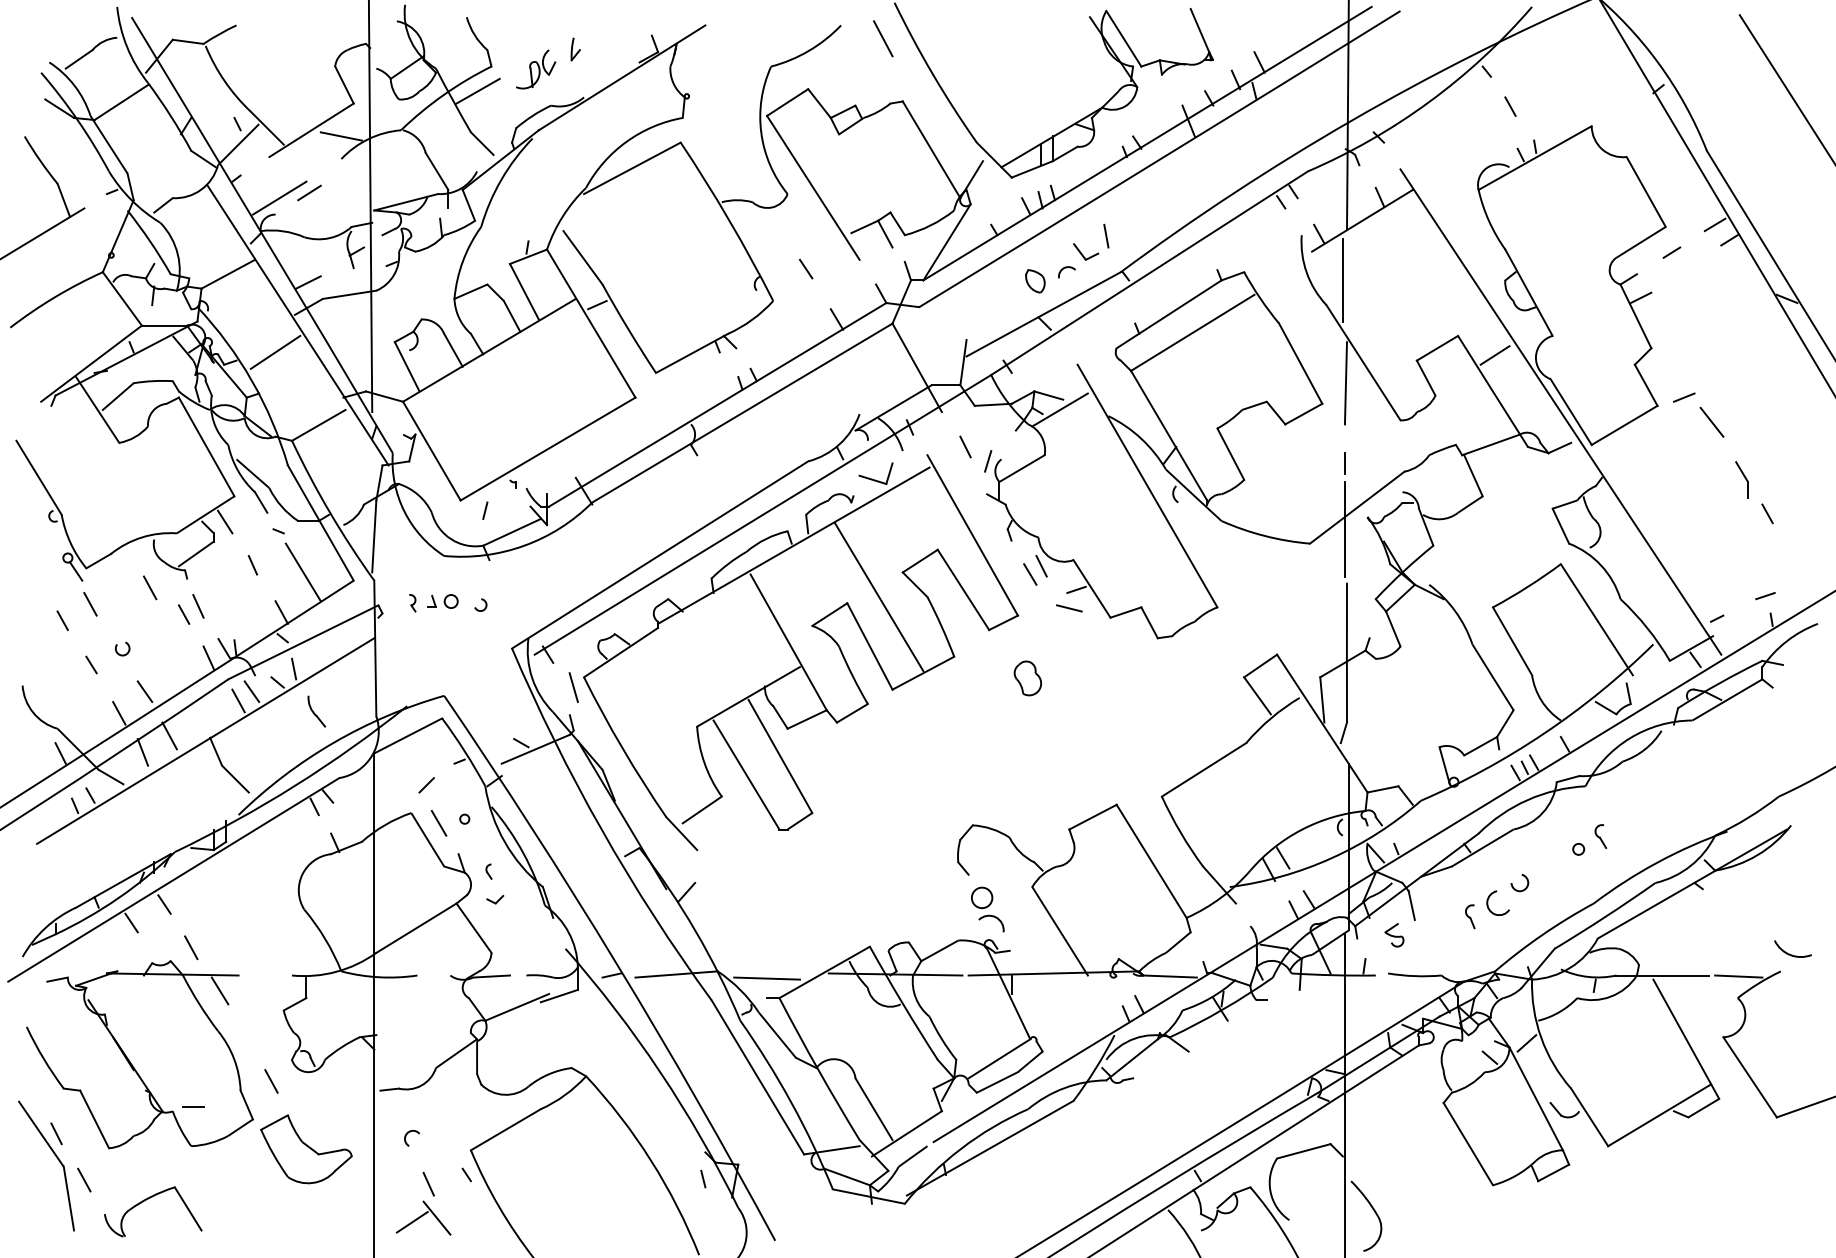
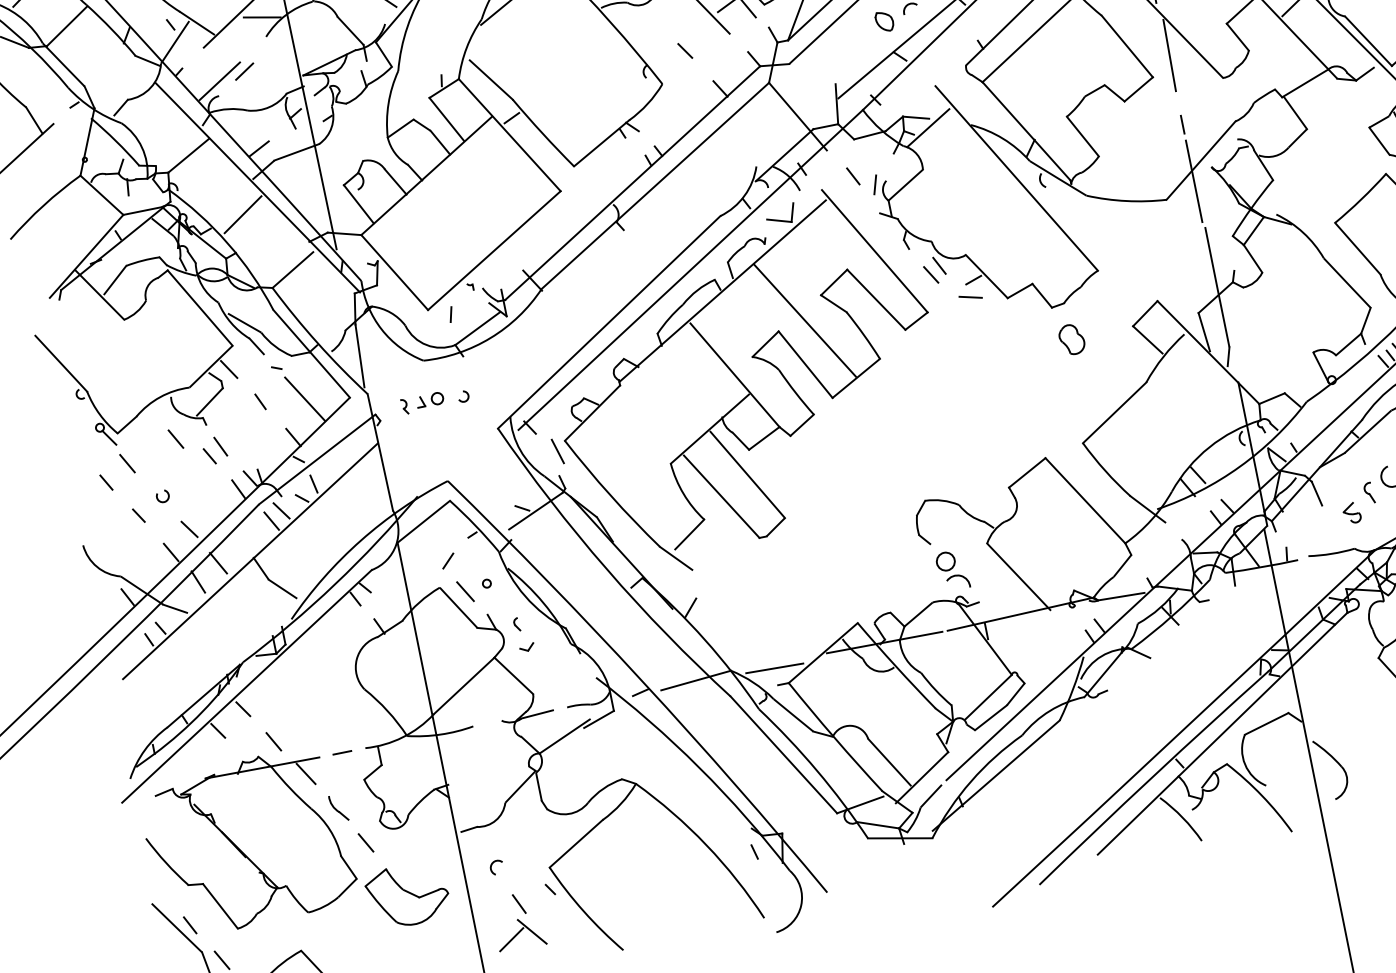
part: (1027, 678) -> (1071, 339), moved
part: (316, 711) -> (338, 808), moved
part: (1394, 935) -> (1352, 513), moved
line: (193, 1106) -> (342, 752), moved

